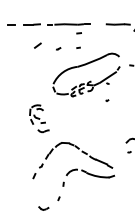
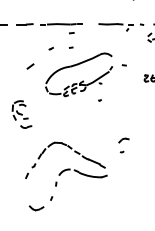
line: (37, 45) -> (30, 66), moved
part: (38, 118) -> (21, 114), moved
part: (43, 208) -> (36, 208), size x1.43

